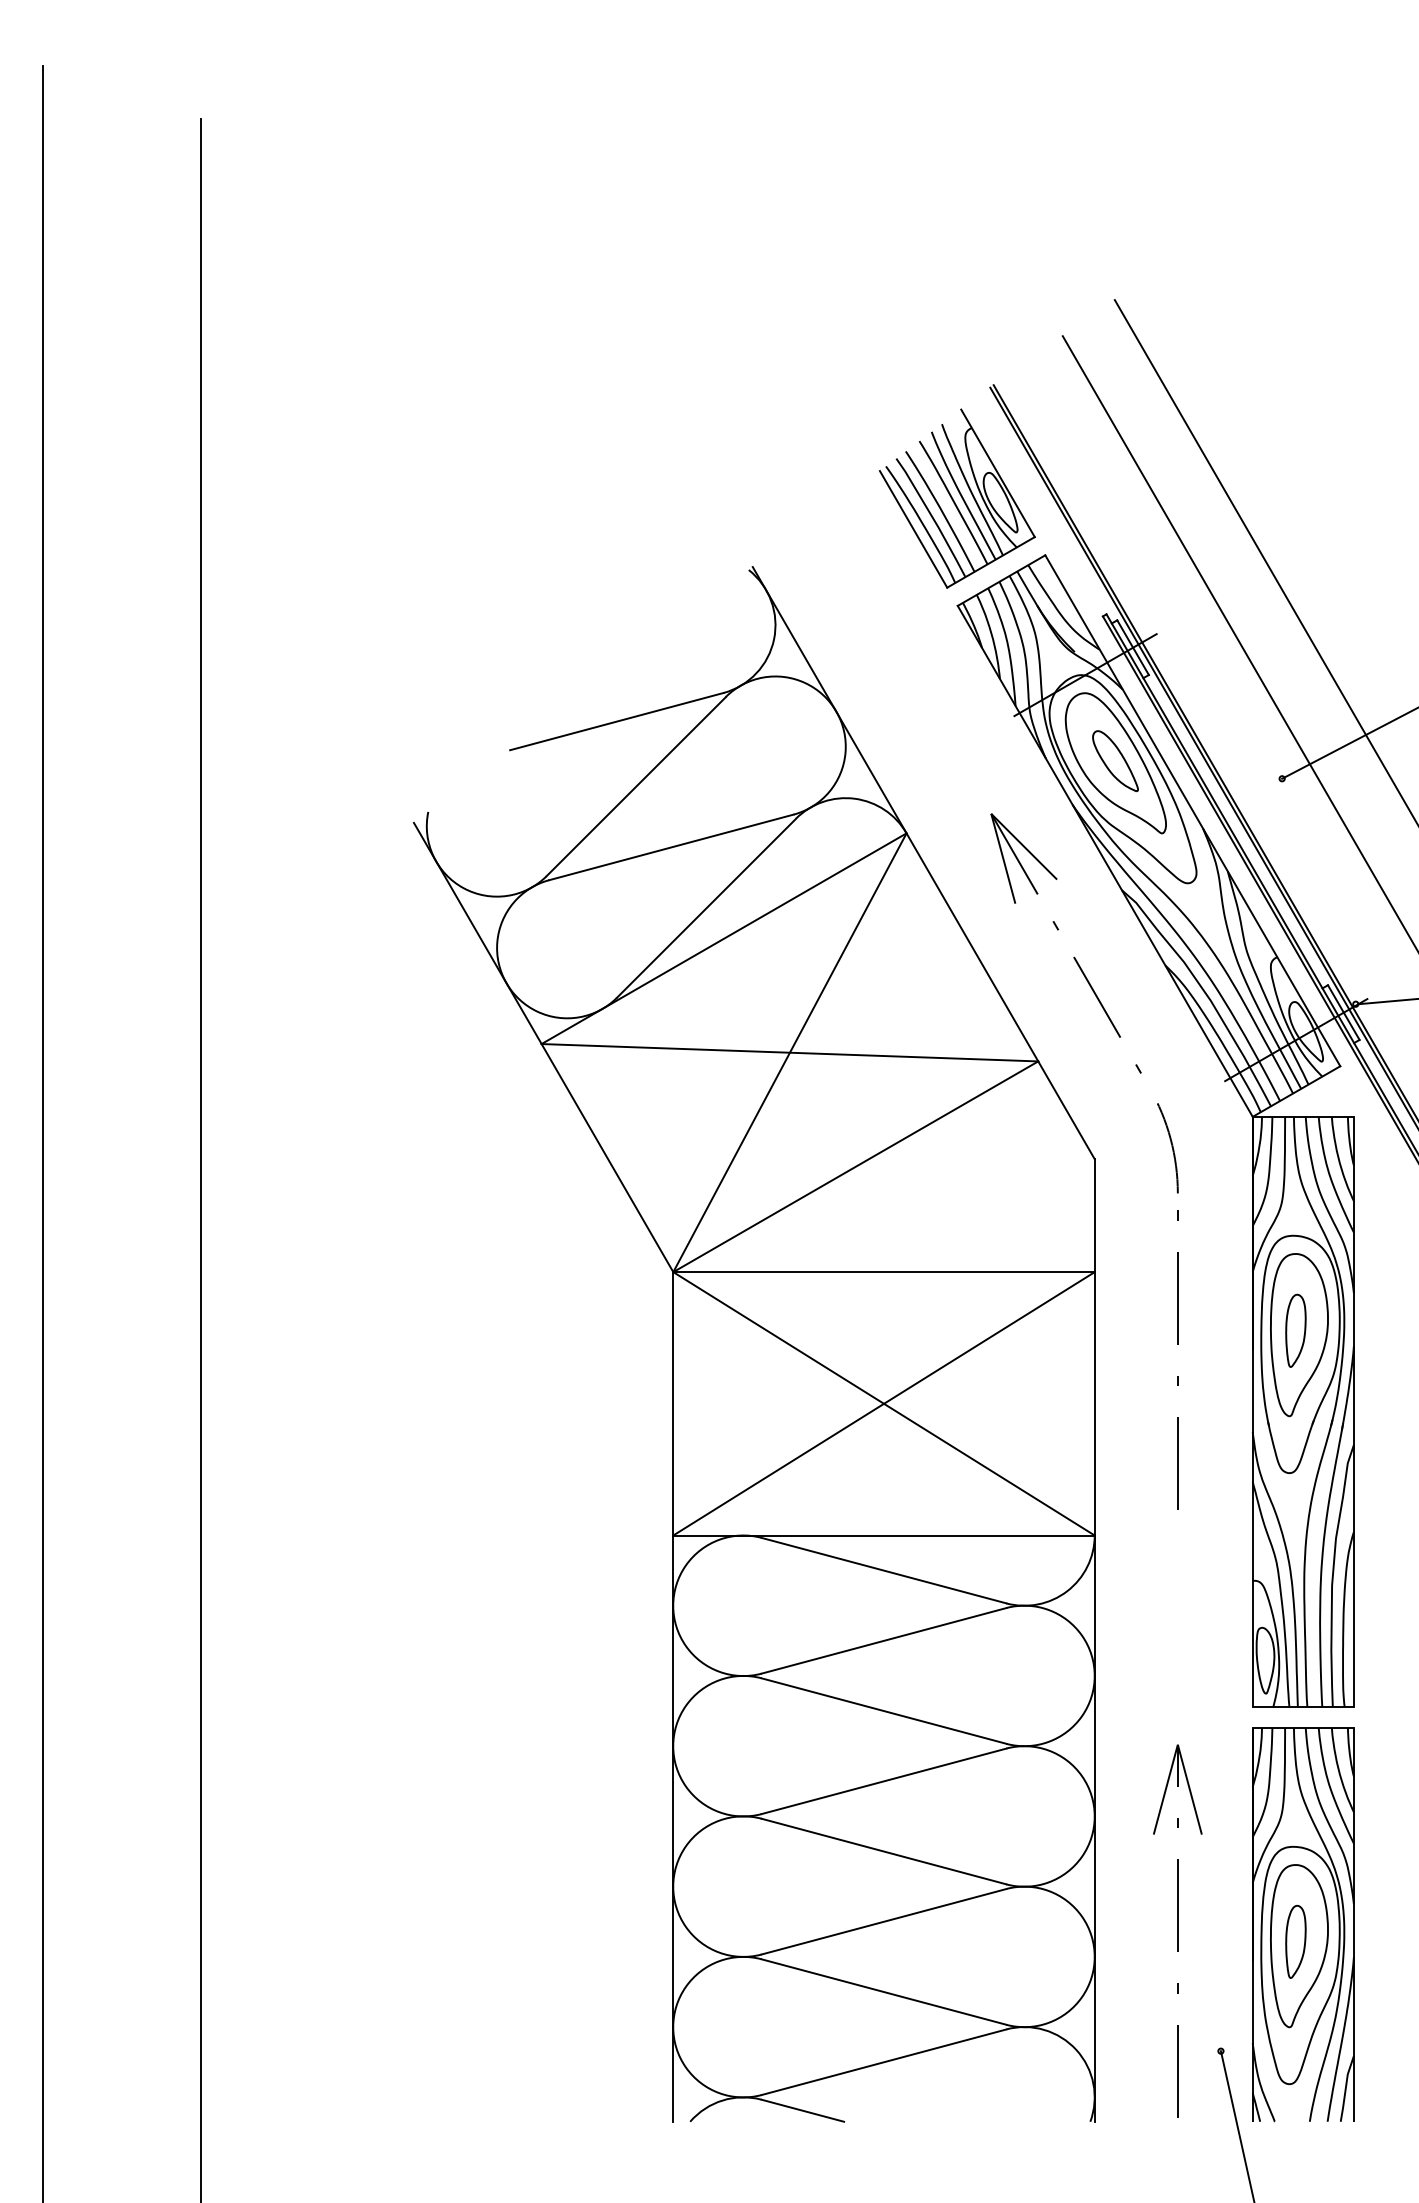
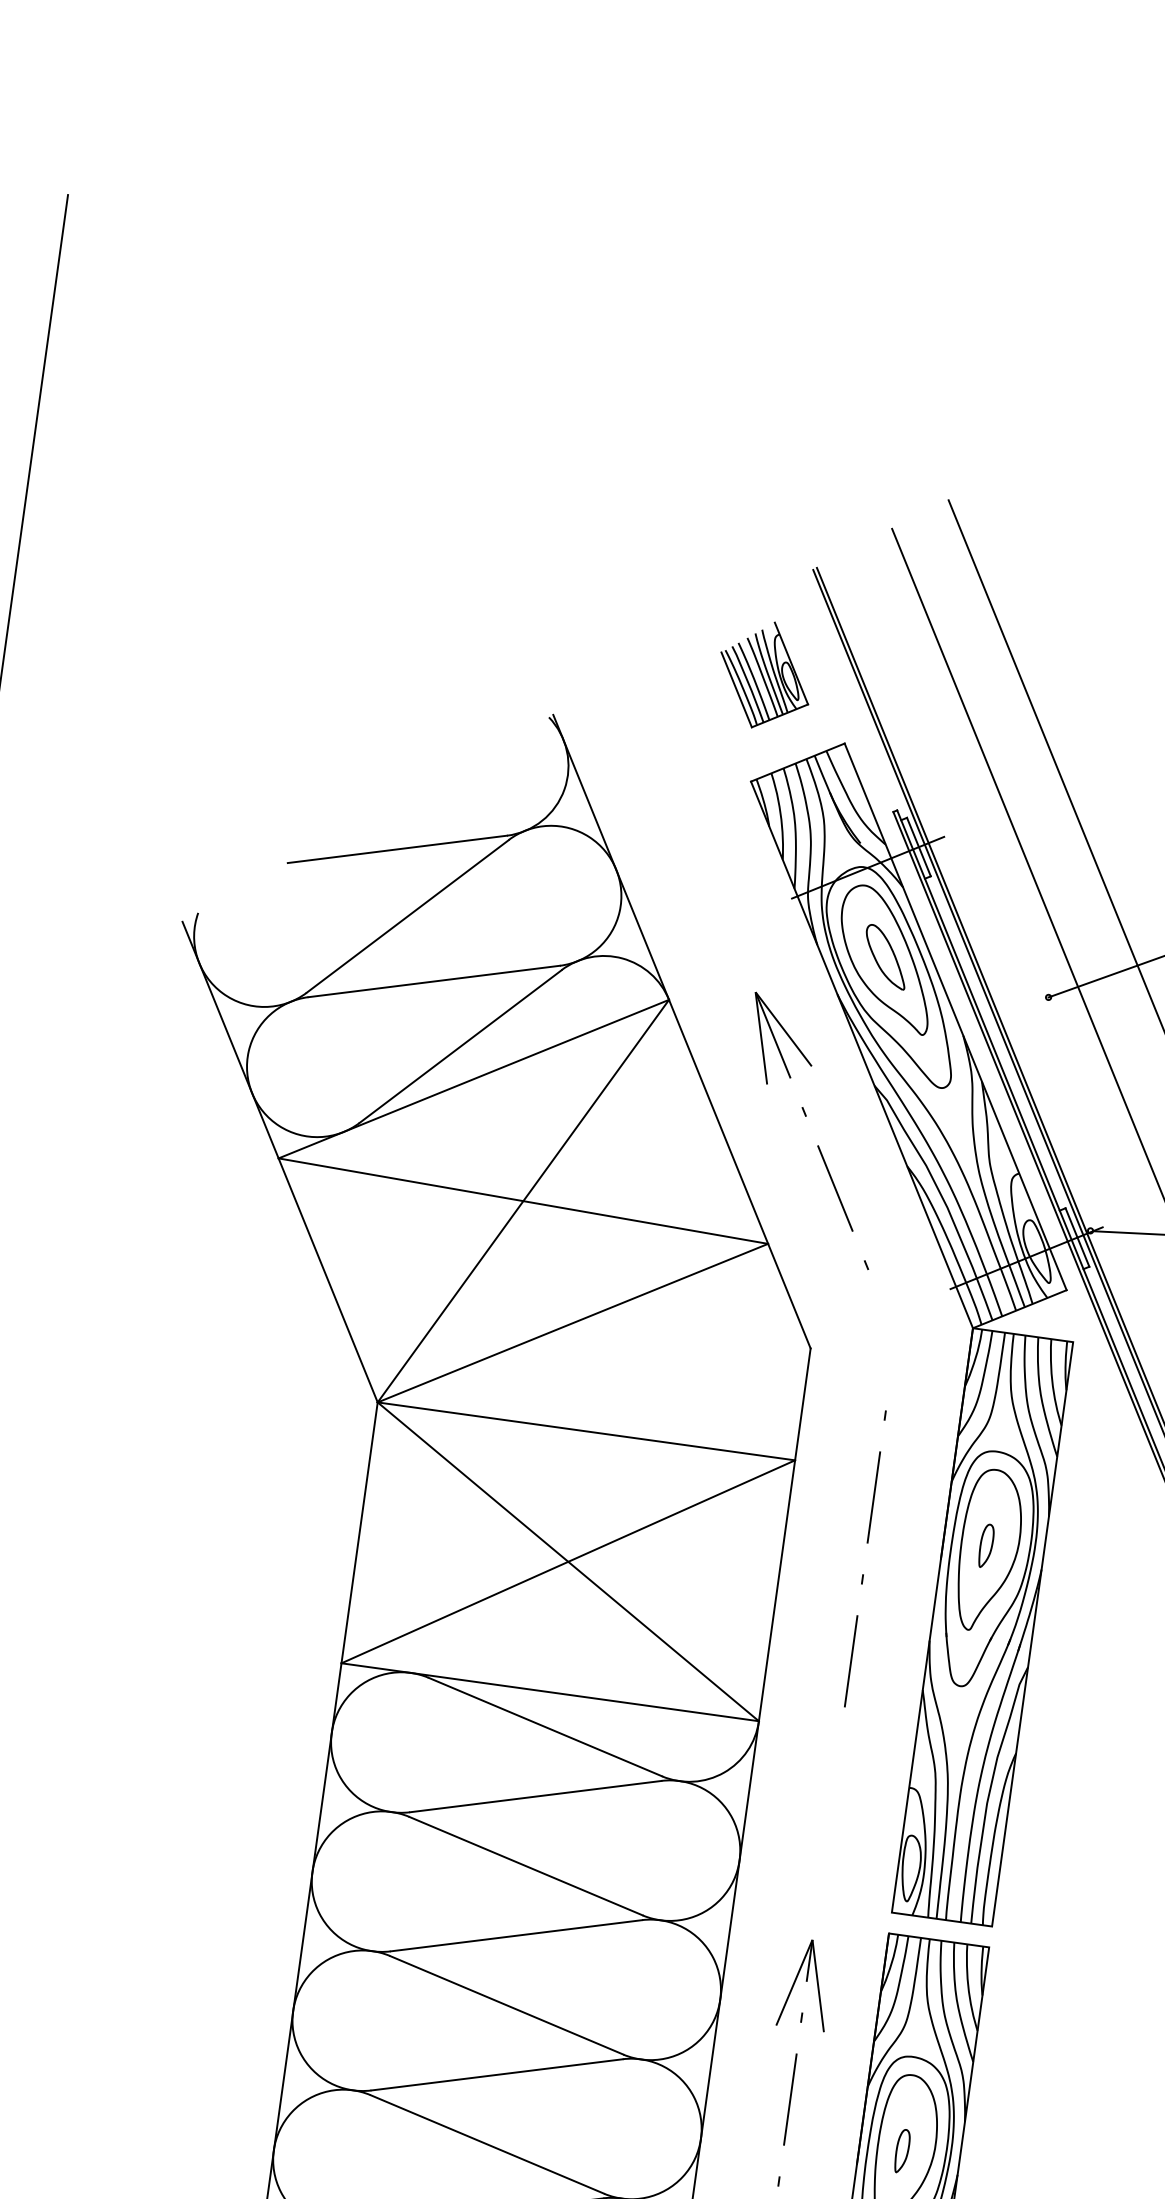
part: (956, 498) -> (764, 675), size x0.6
arc: (1171, 1147) -> (888, 1347), removed
part: (1295, 1330) -> (985, 1545), size x0.6
part: (1295, 1941) -> (901, 2150), size x0.6

